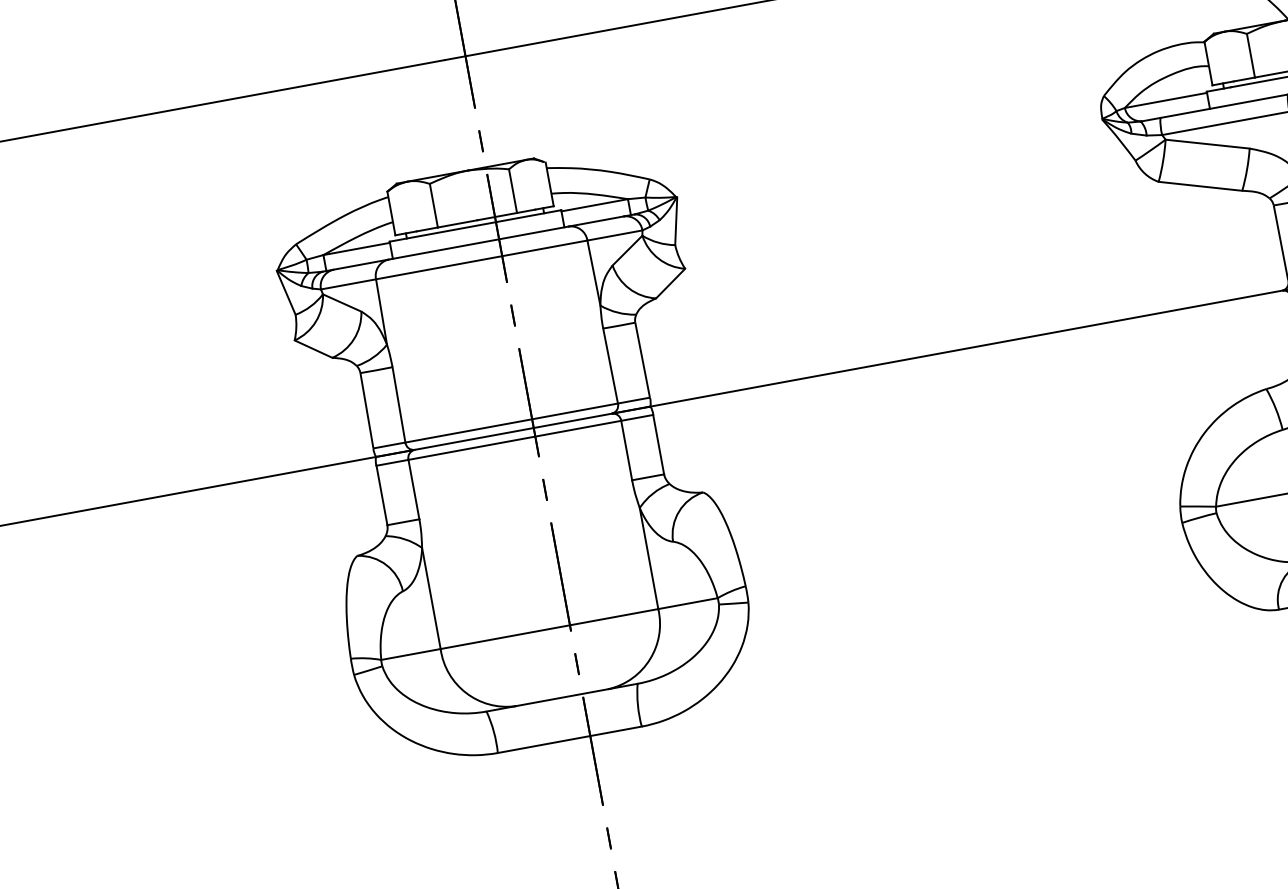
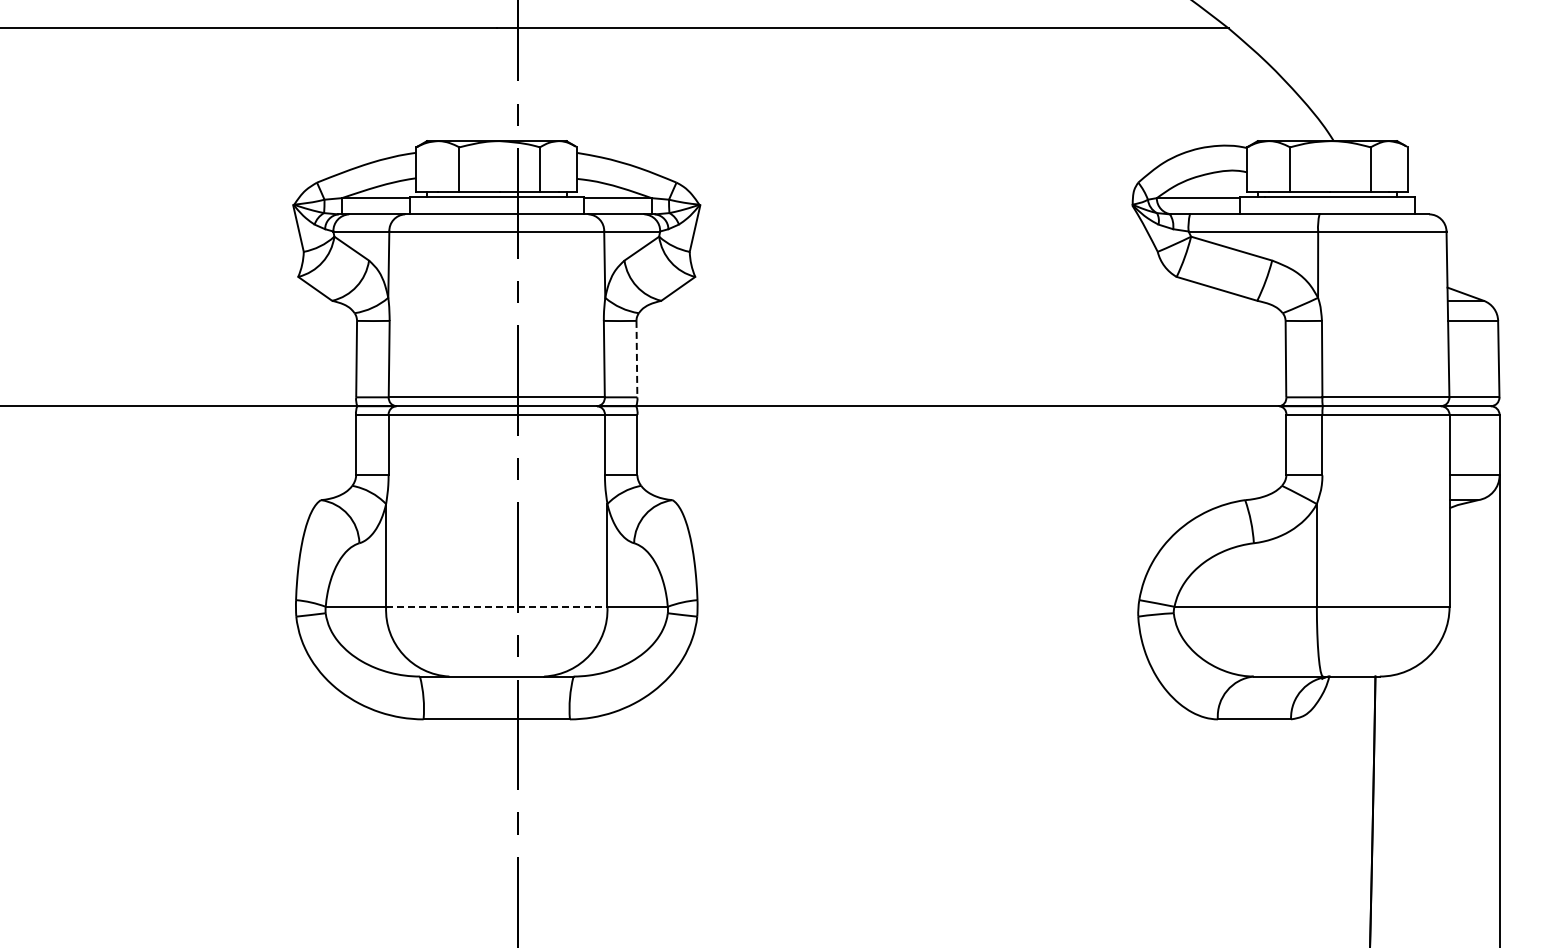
line: (642, 360) -> (636, 359), solid -> dashed
line: (549, 628) -> (496, 606), solid -> dashed

